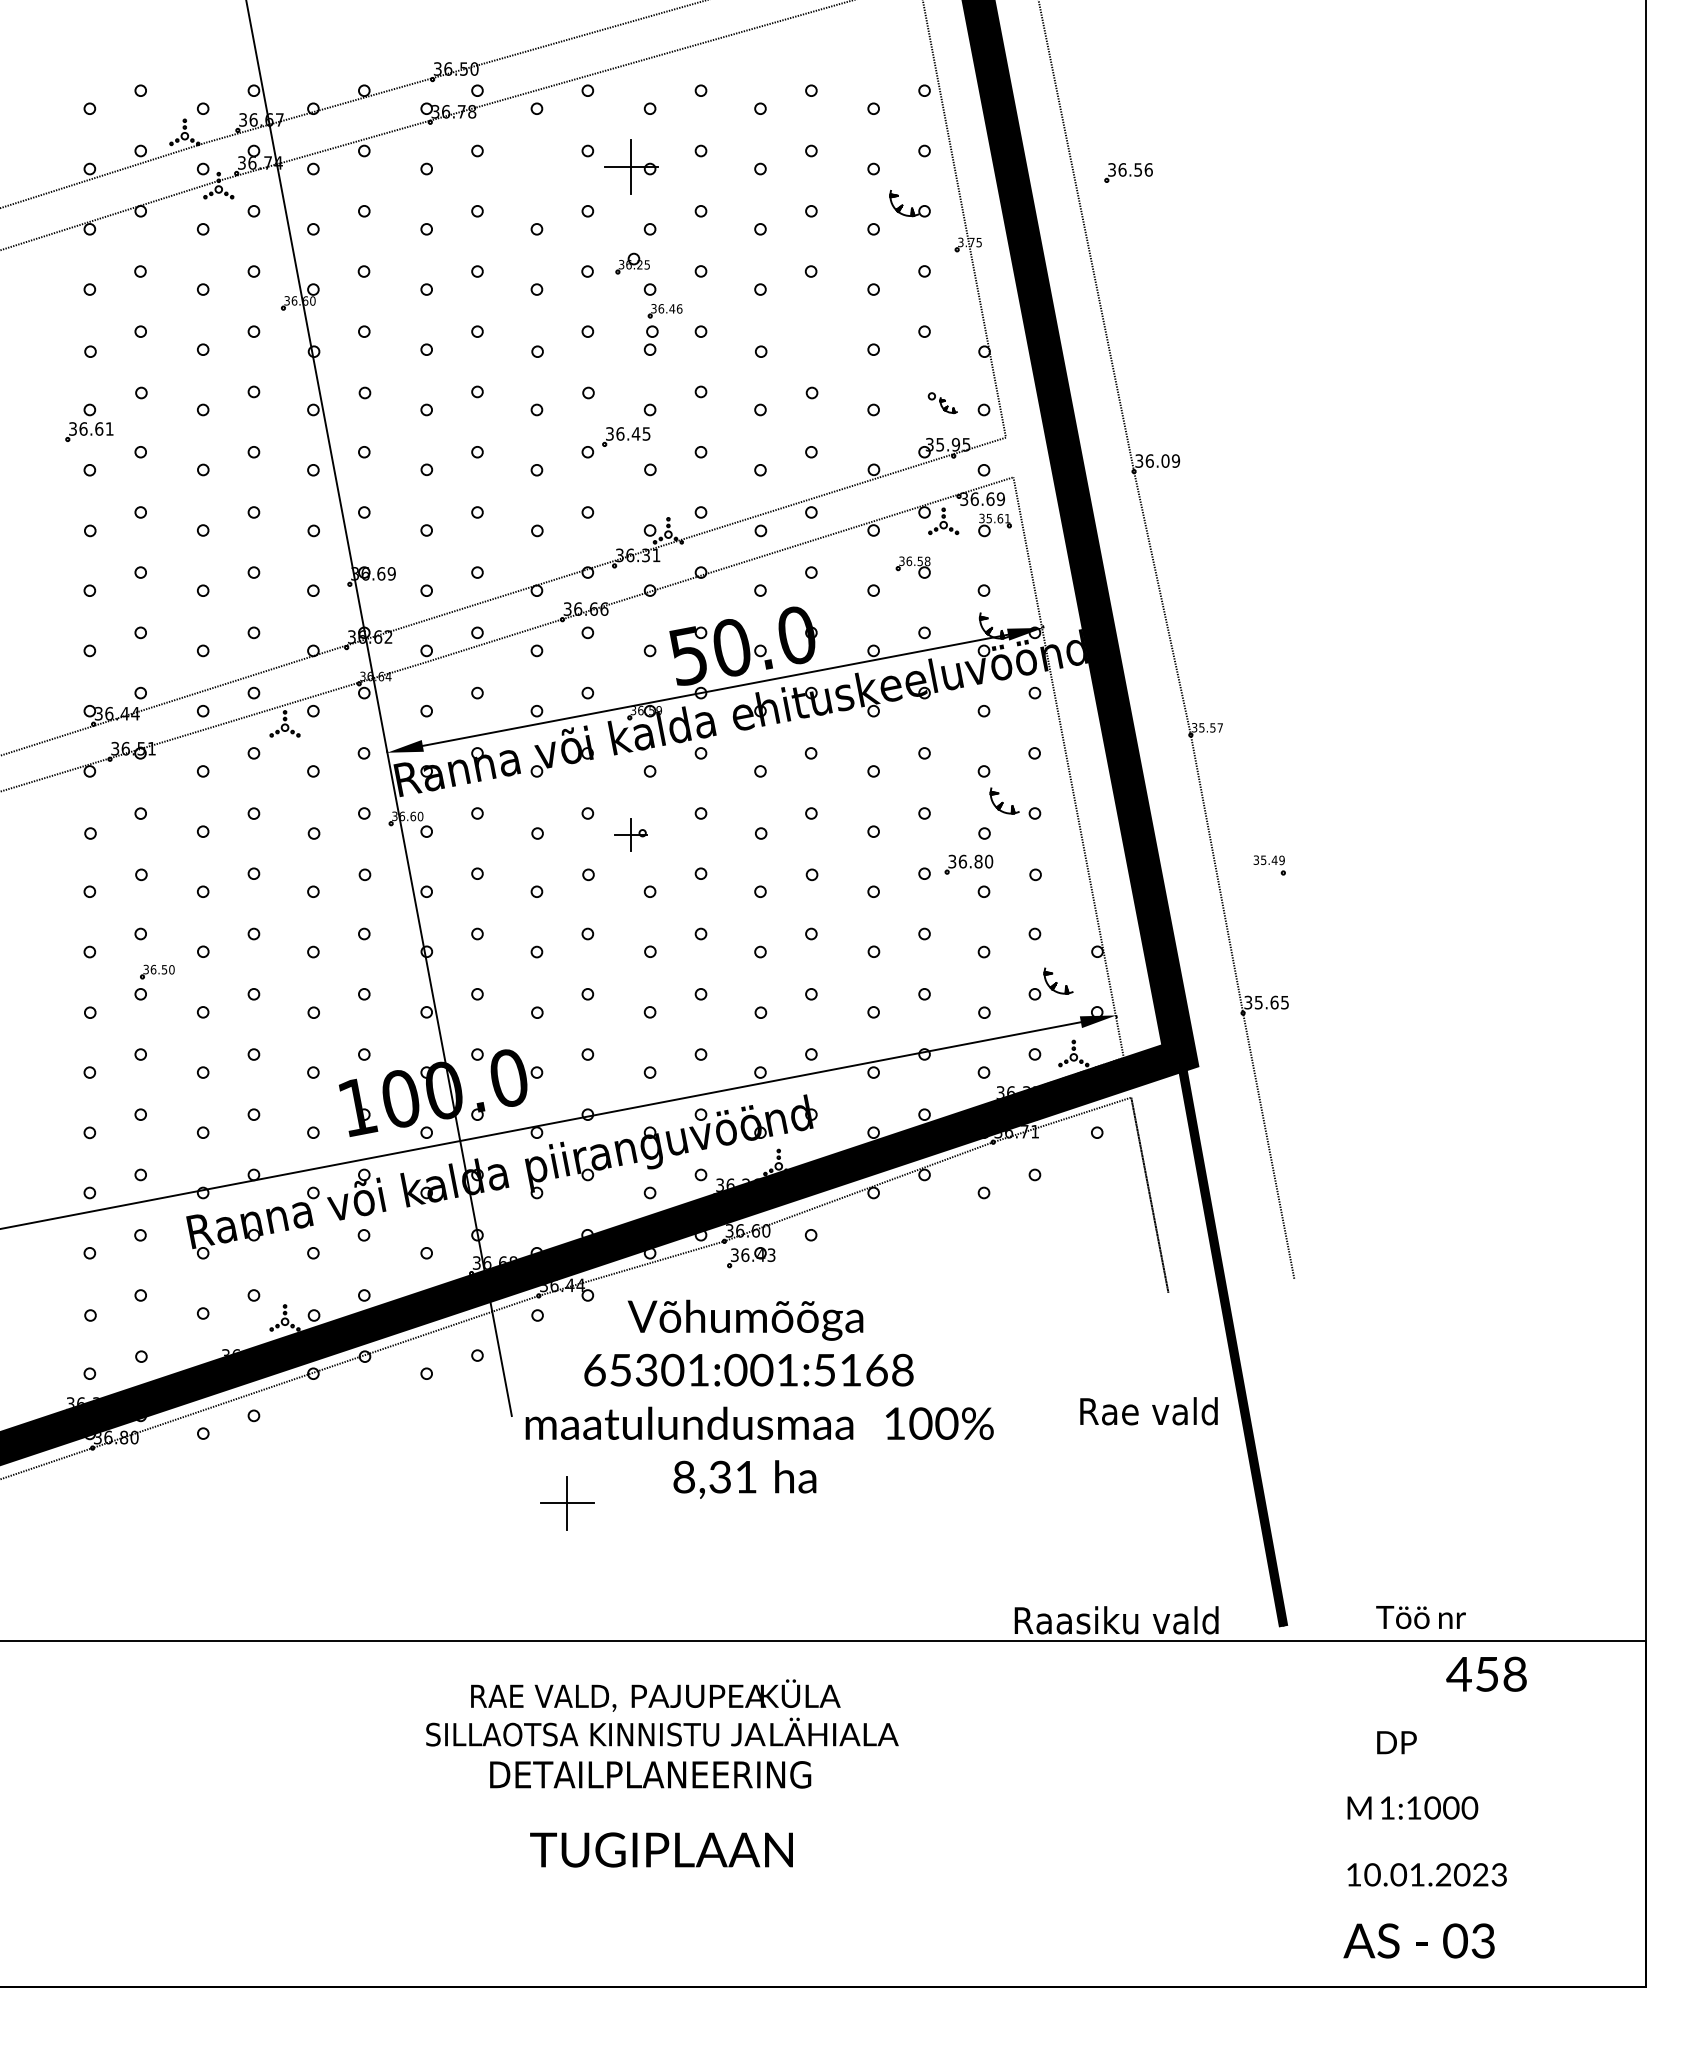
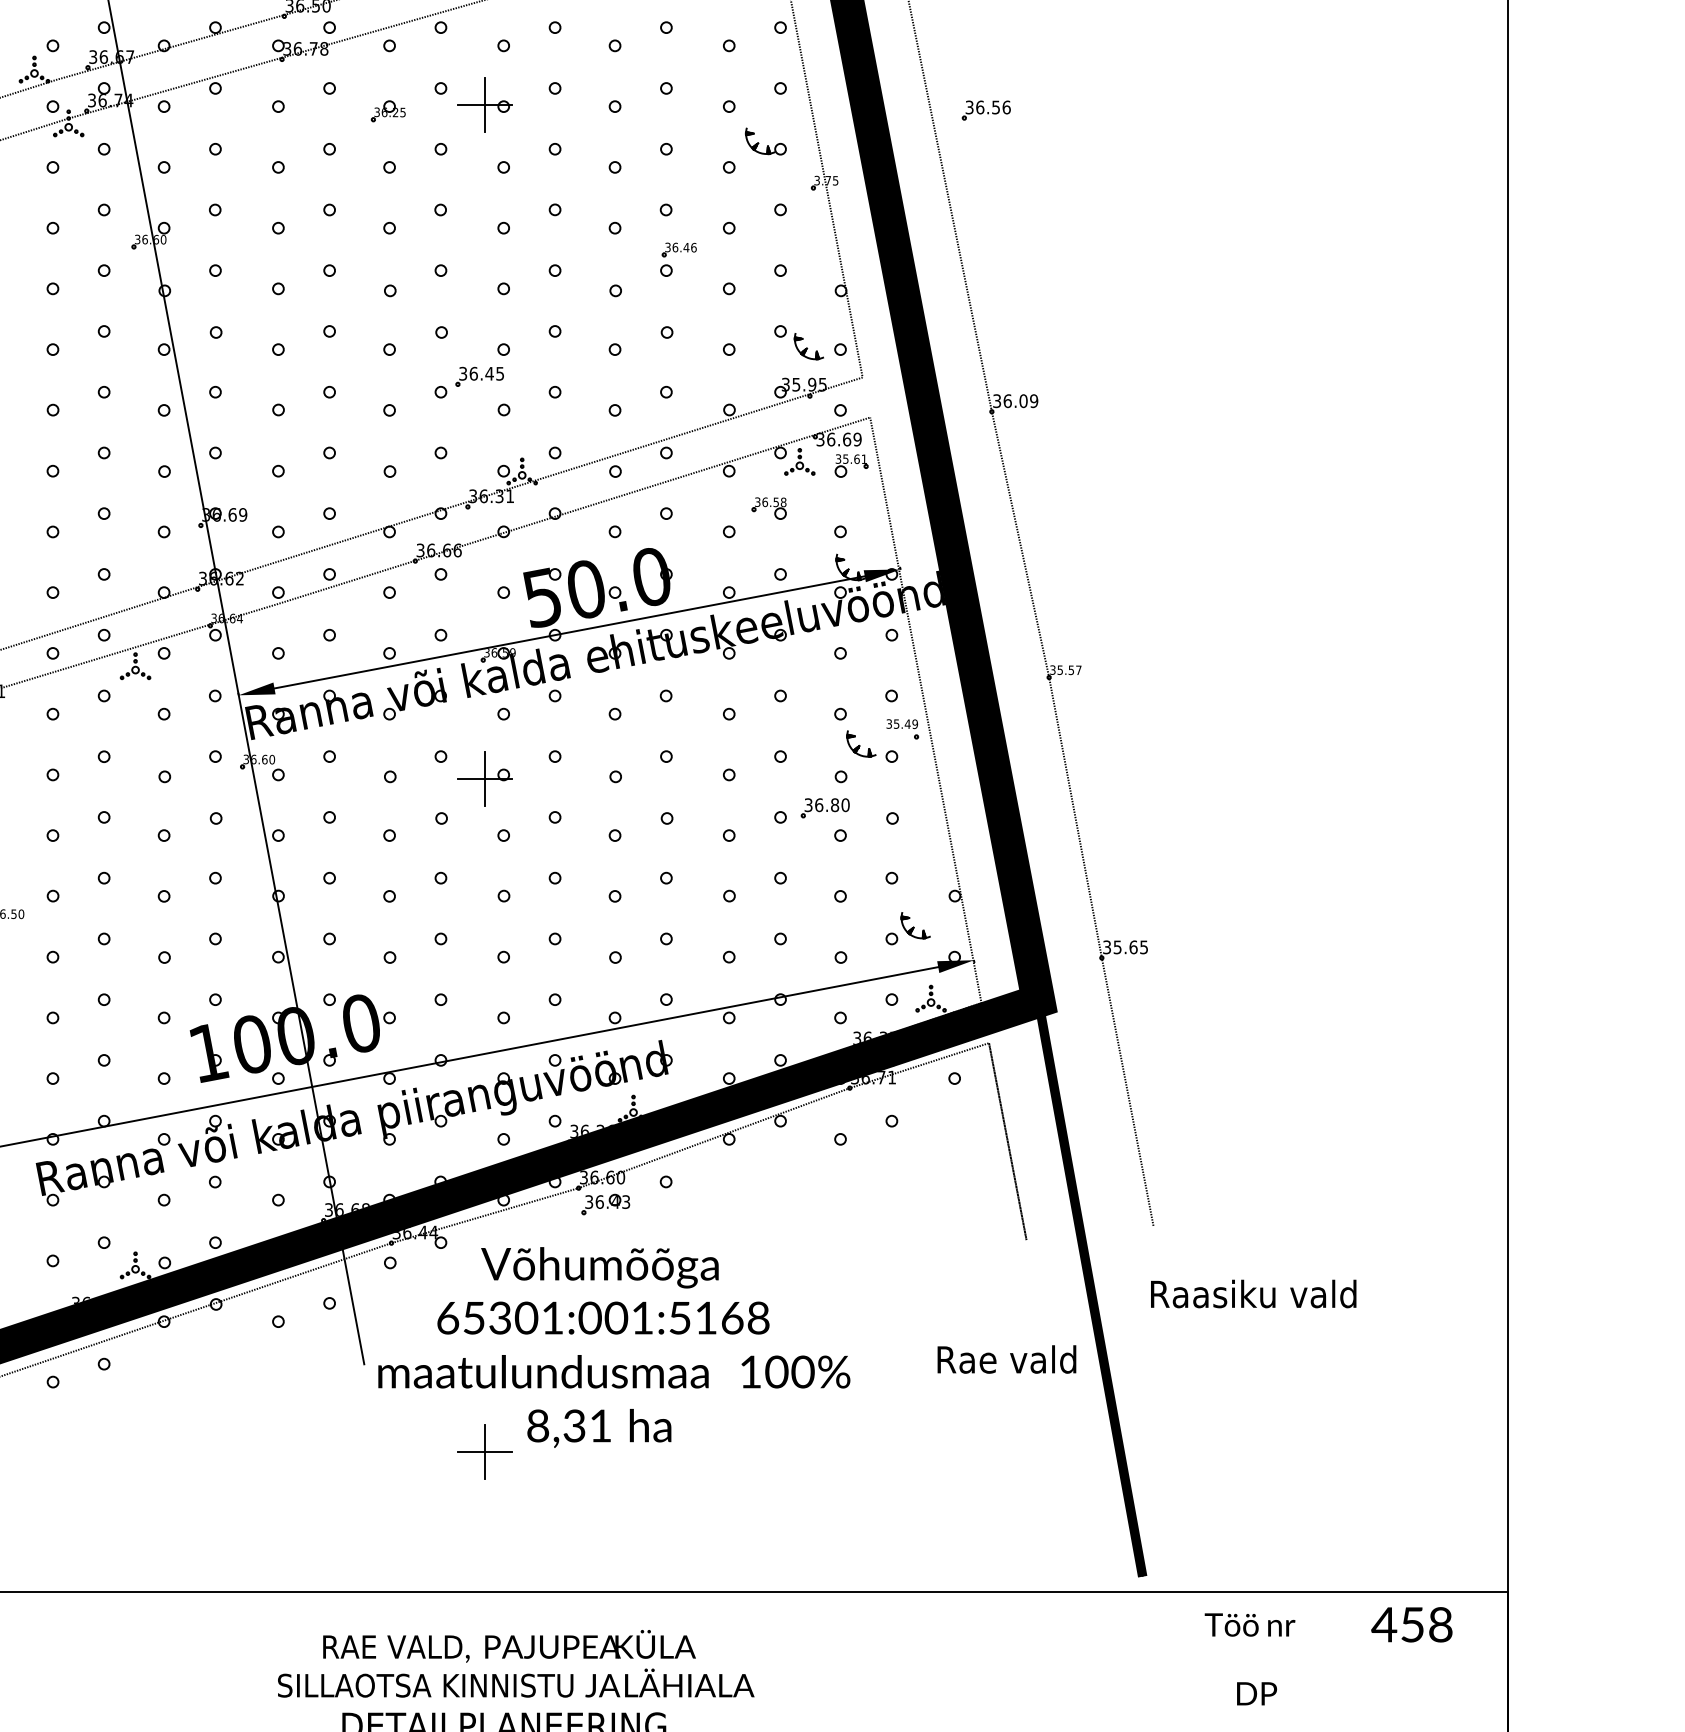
part: (632, 263) -> (388, 111), moved
part: (662, 313) -> (676, 252), moved
part: (942, 402) -> (798, 342), size x1.67
part: (631, 835) -> (484, 778), size x1.67
part: (1269, 865) -> (902, 729), moved
part: (567, 1503) -> (484, 1452), moved
text: (1420, 1617) -> (1249, 1625), moved
text: (1116, 1620) -> (1253, 1294), moved
text: (1486, 1673) -> (1411, 1624), moved

